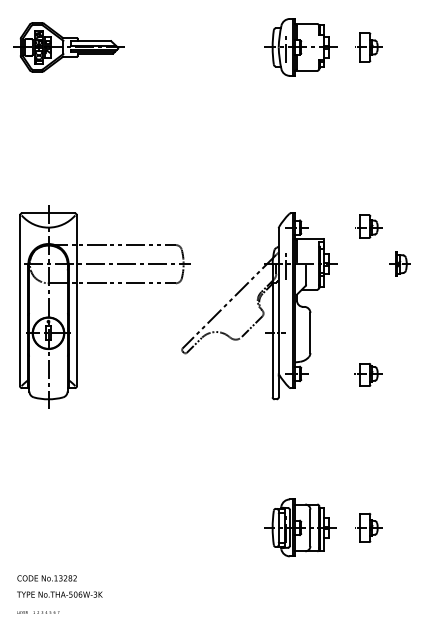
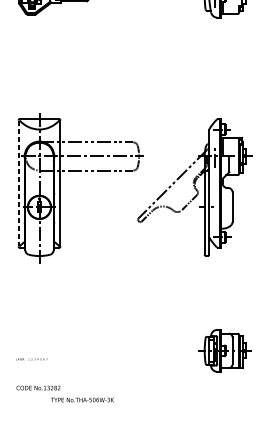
line: (20, 301) -> (18, 183), solid -> dashed
text: (59, 594) -> (82, 399), moved
text: (38, 612) -> (32, 359), moved

